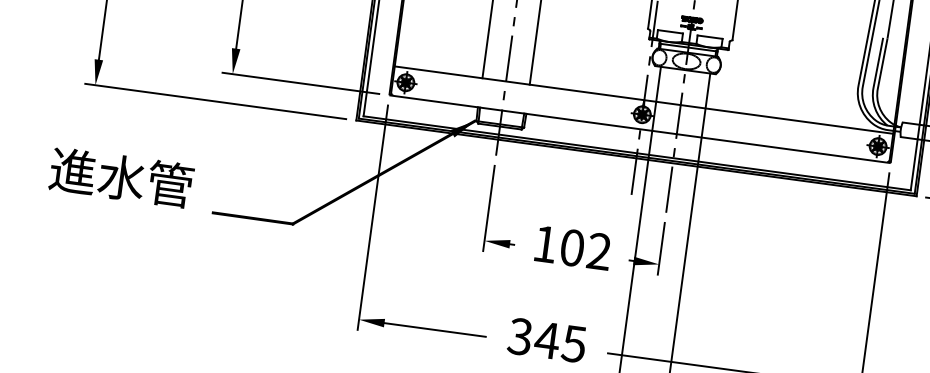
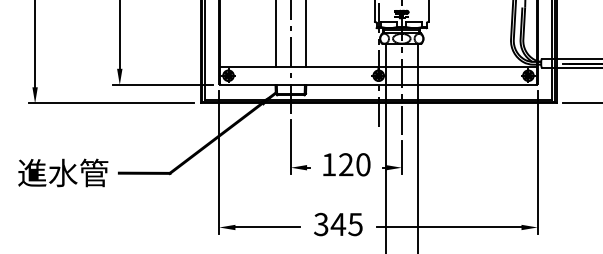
text: (122, 177) -> (63, 172), moved
text: (585, 249) -> (354, 164), 102 -> 120

